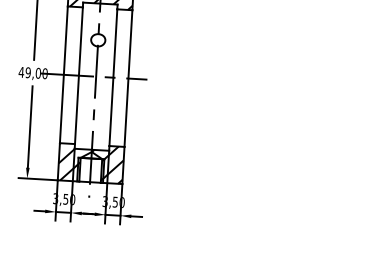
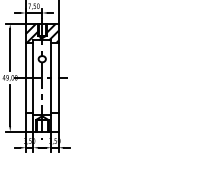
hatch: (89, 162) -> (41, 121), removed

